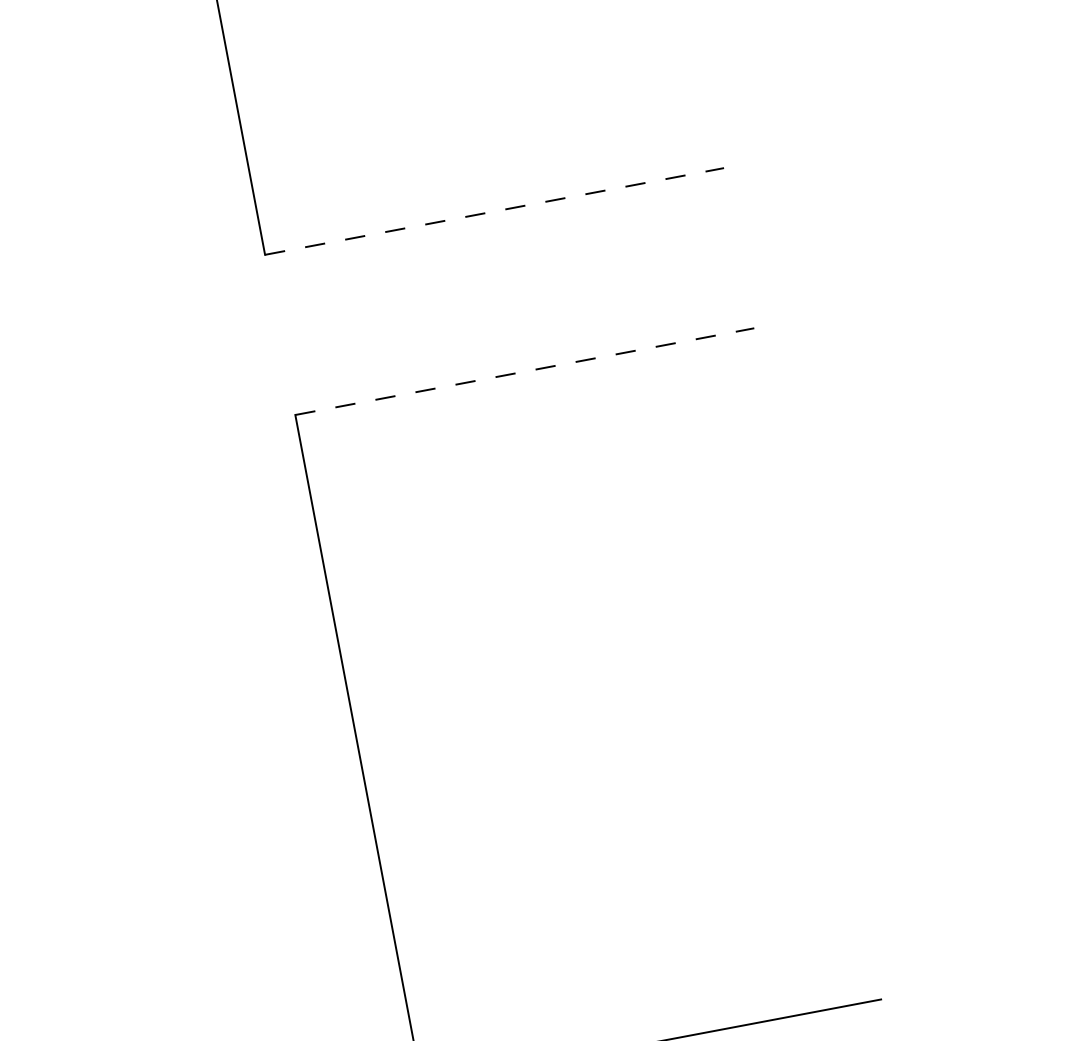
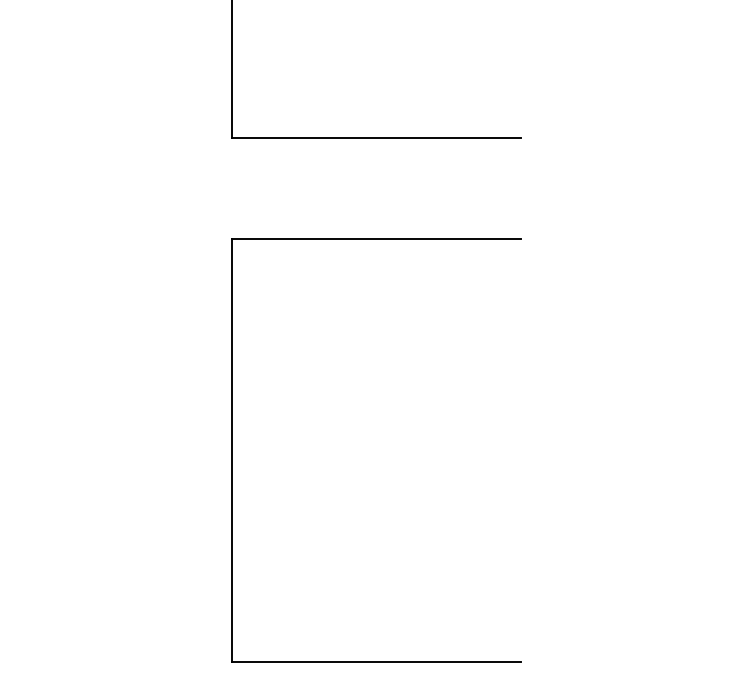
line: (494, 211) -> (376, 137), dashed -> solid
line: (524, 371) -> (376, 238), dashed -> solid

